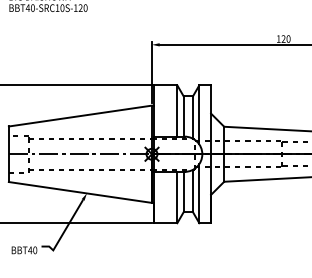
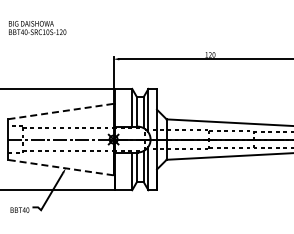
line: (81, 116) -> (61, 111), solid -> dashed
line: (79, 192) -> (60, 167), solid -> dashed

